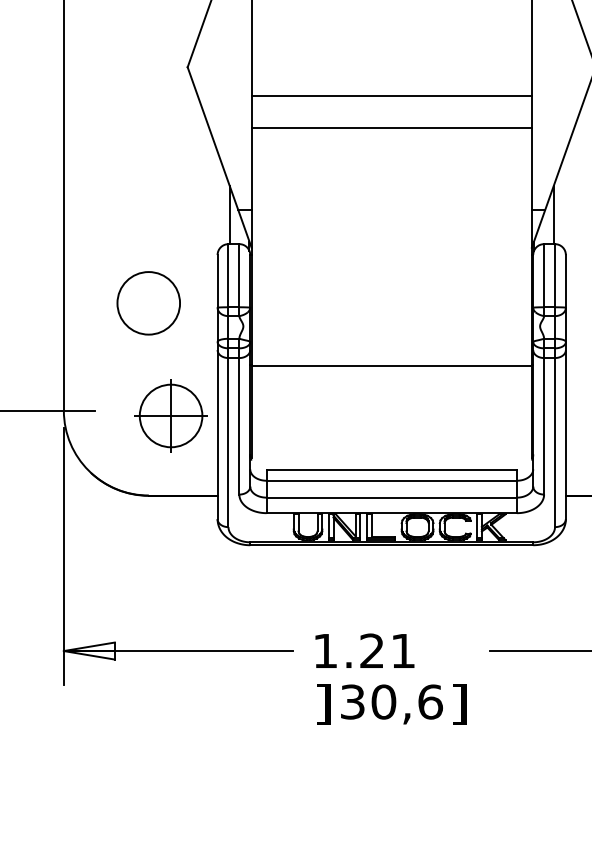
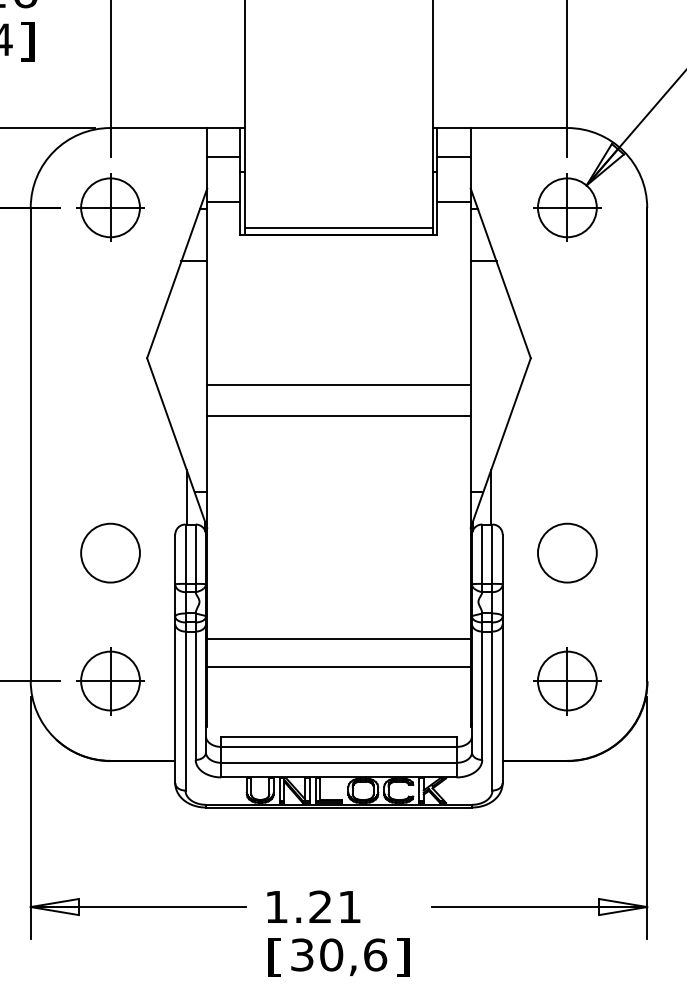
circle: (148, 302) -> (110, 552), moved
line: (391, 396) -> (338, 667), added
part: (171, 416) -> (110, 681), moved
text: (323, 704) -> (274, 957), ] -> [

